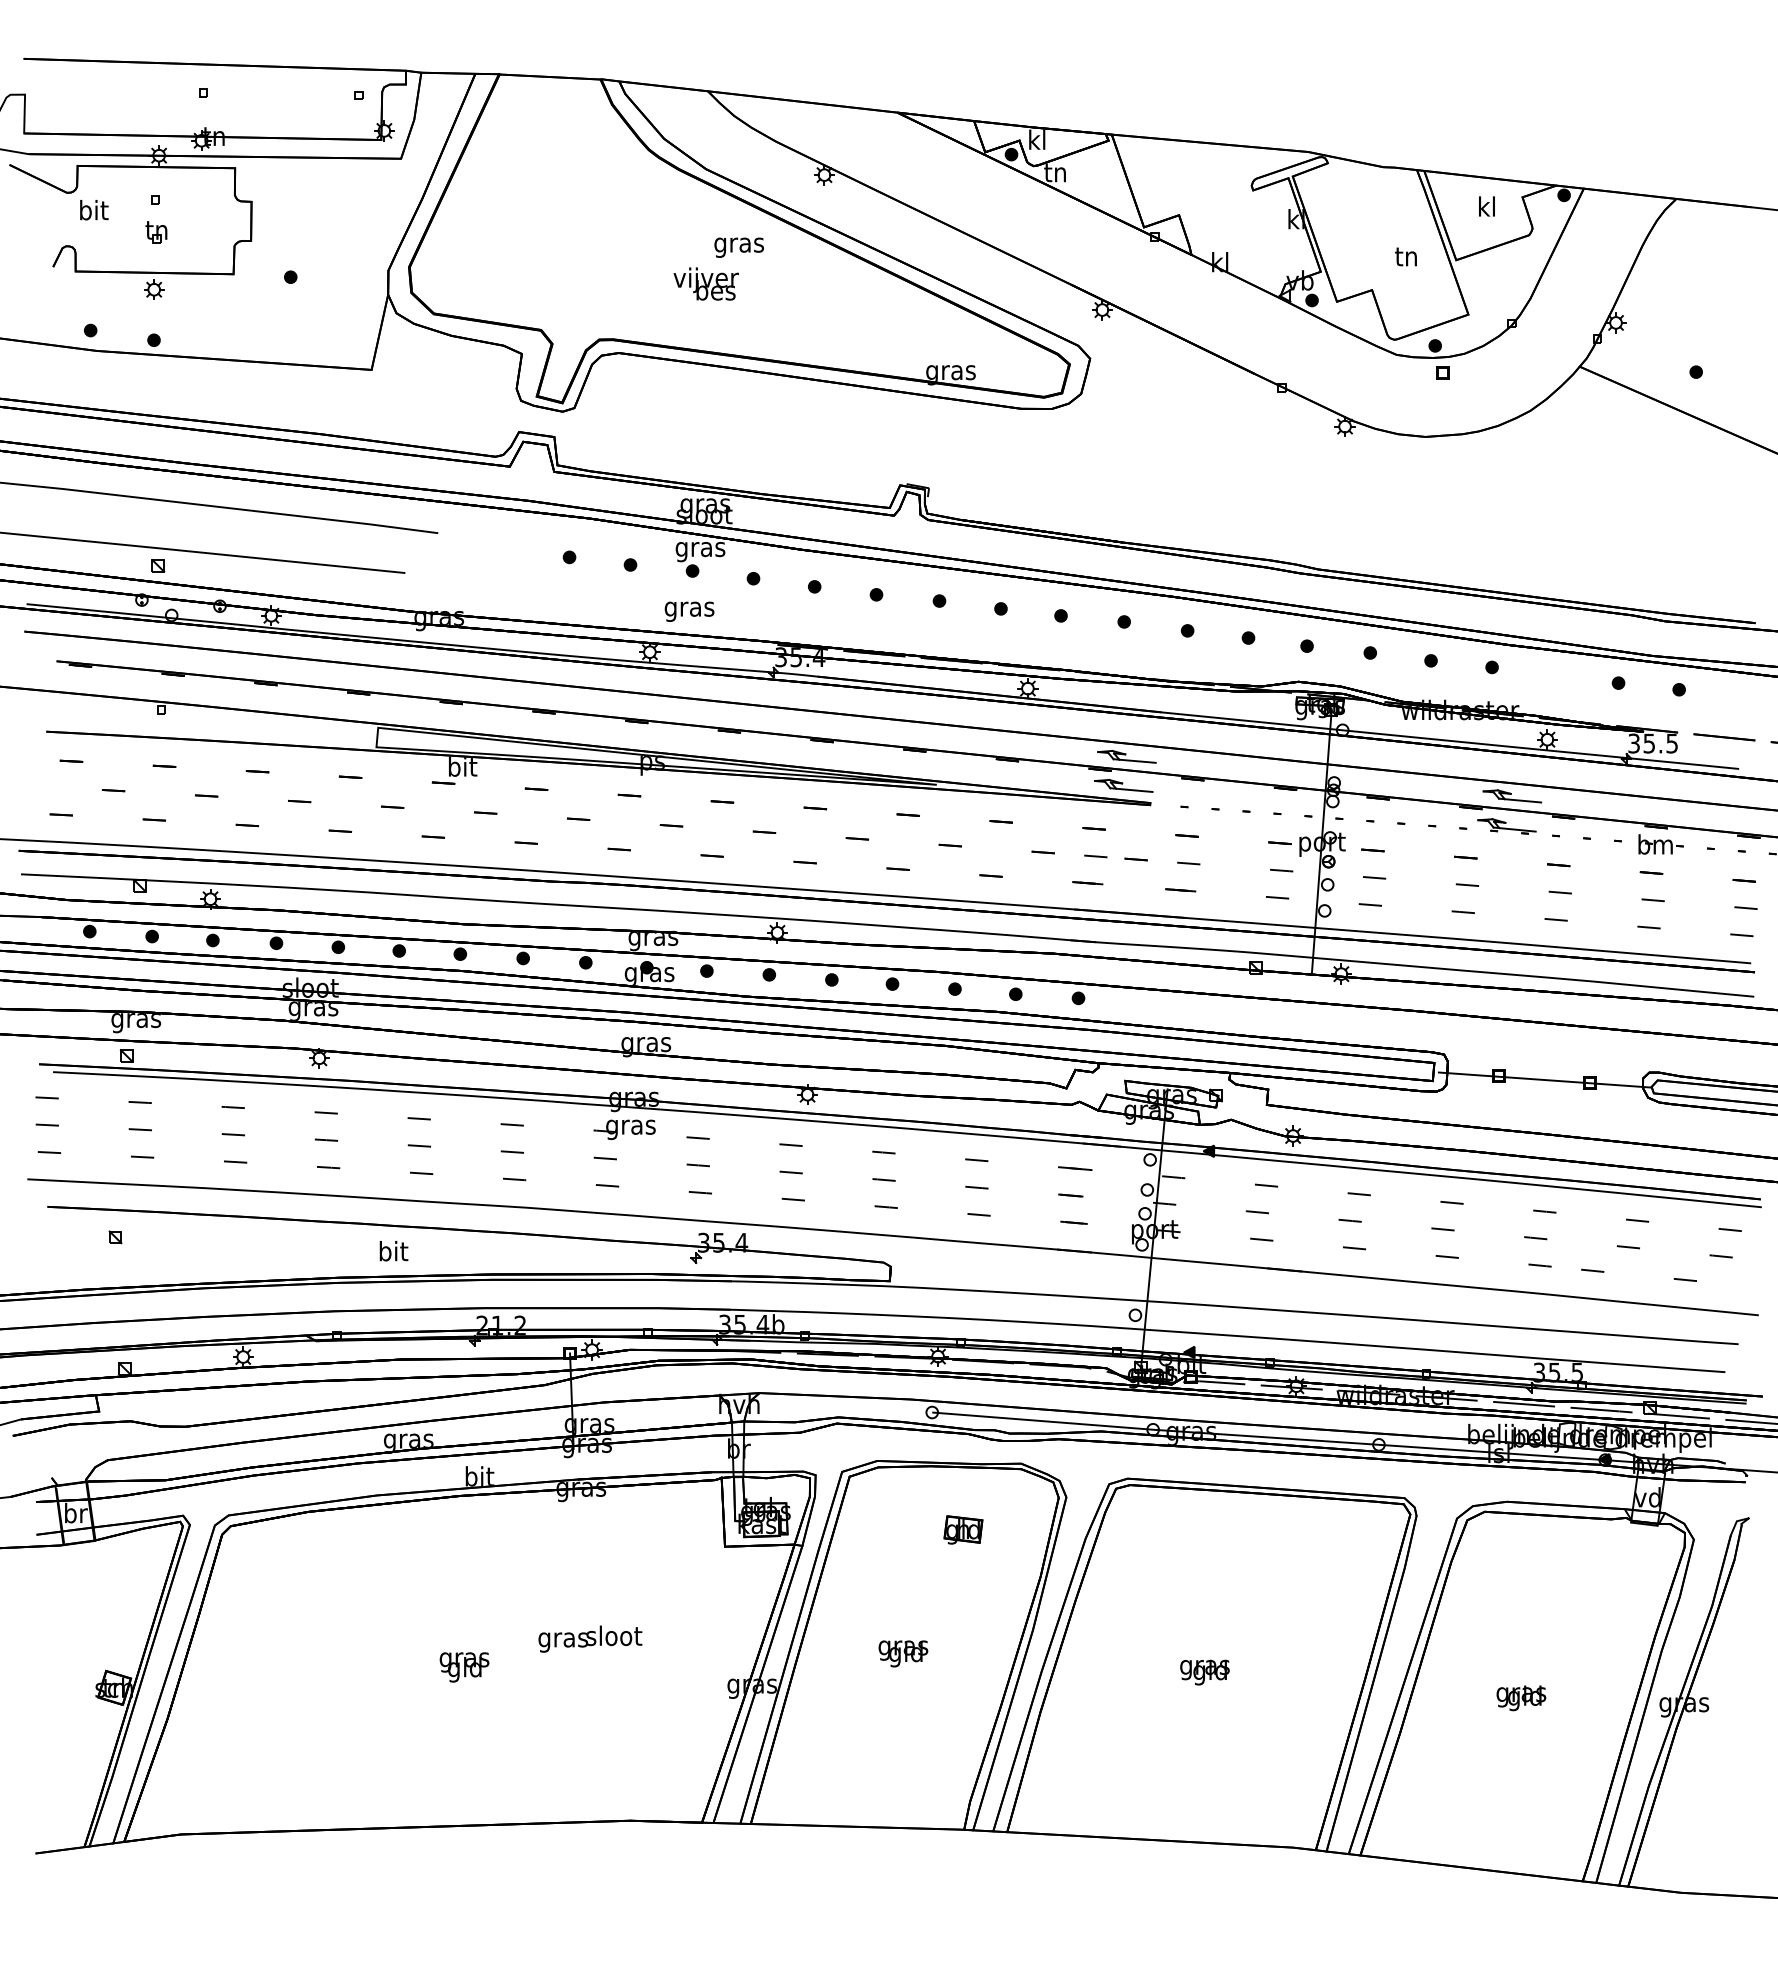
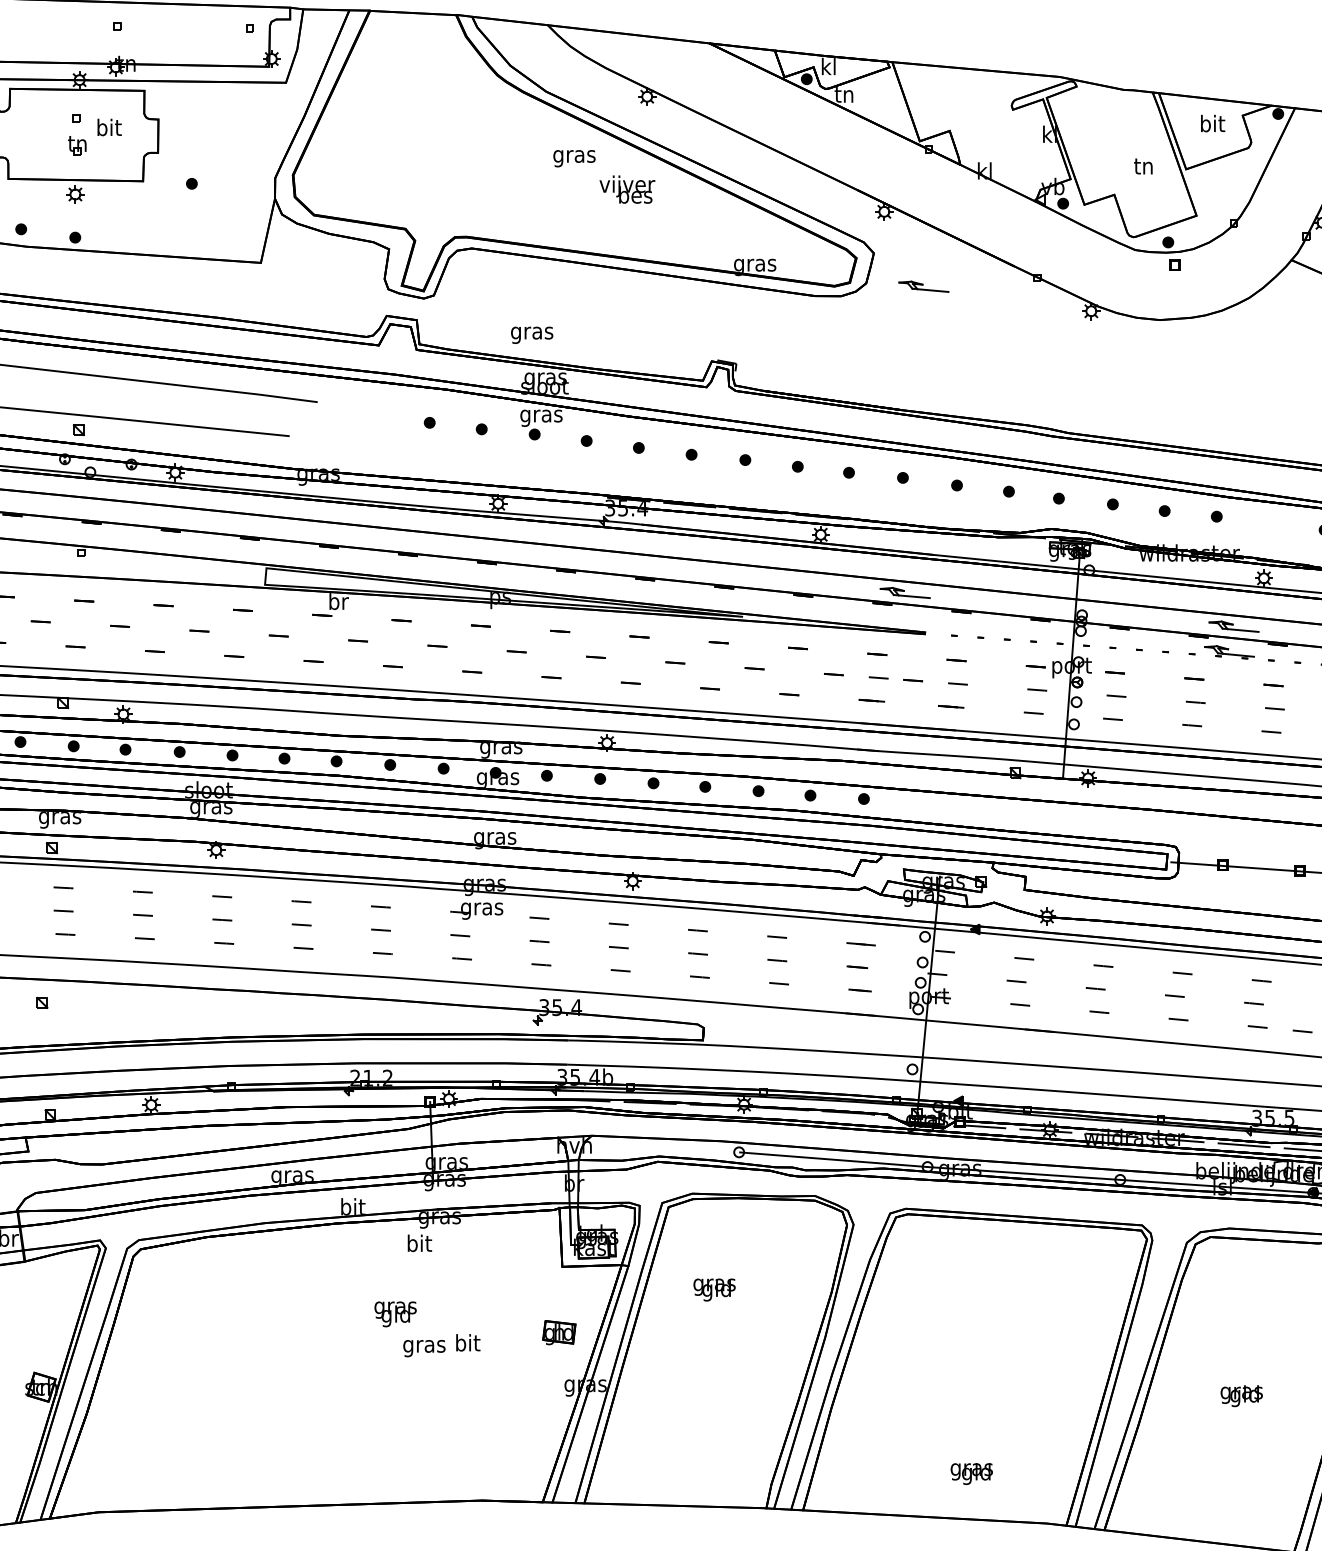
text: (1487, 206) -> (1212, 123), kl -> bit
text: (94, 210) -> (109, 127), moved
text: (705, 283) -> (626, 189), moved
text: (689, 611) -> (532, 335), moved
text: (463, 766) -> (339, 601), bit -> br
part: (1123, 785) -> (923, 286), moved
text: (393, 1251) -> (419, 1243), moved
part: (963, 1529) -> (559, 1332), moved
text: (614, 1635) -> (468, 1342), sloot -> bit
text: (903, 1653) -> (714, 1289), moved
text: (464, 1667) -> (395, 1314), moved
text: (1204, 1672) -> (971, 1473), moved

